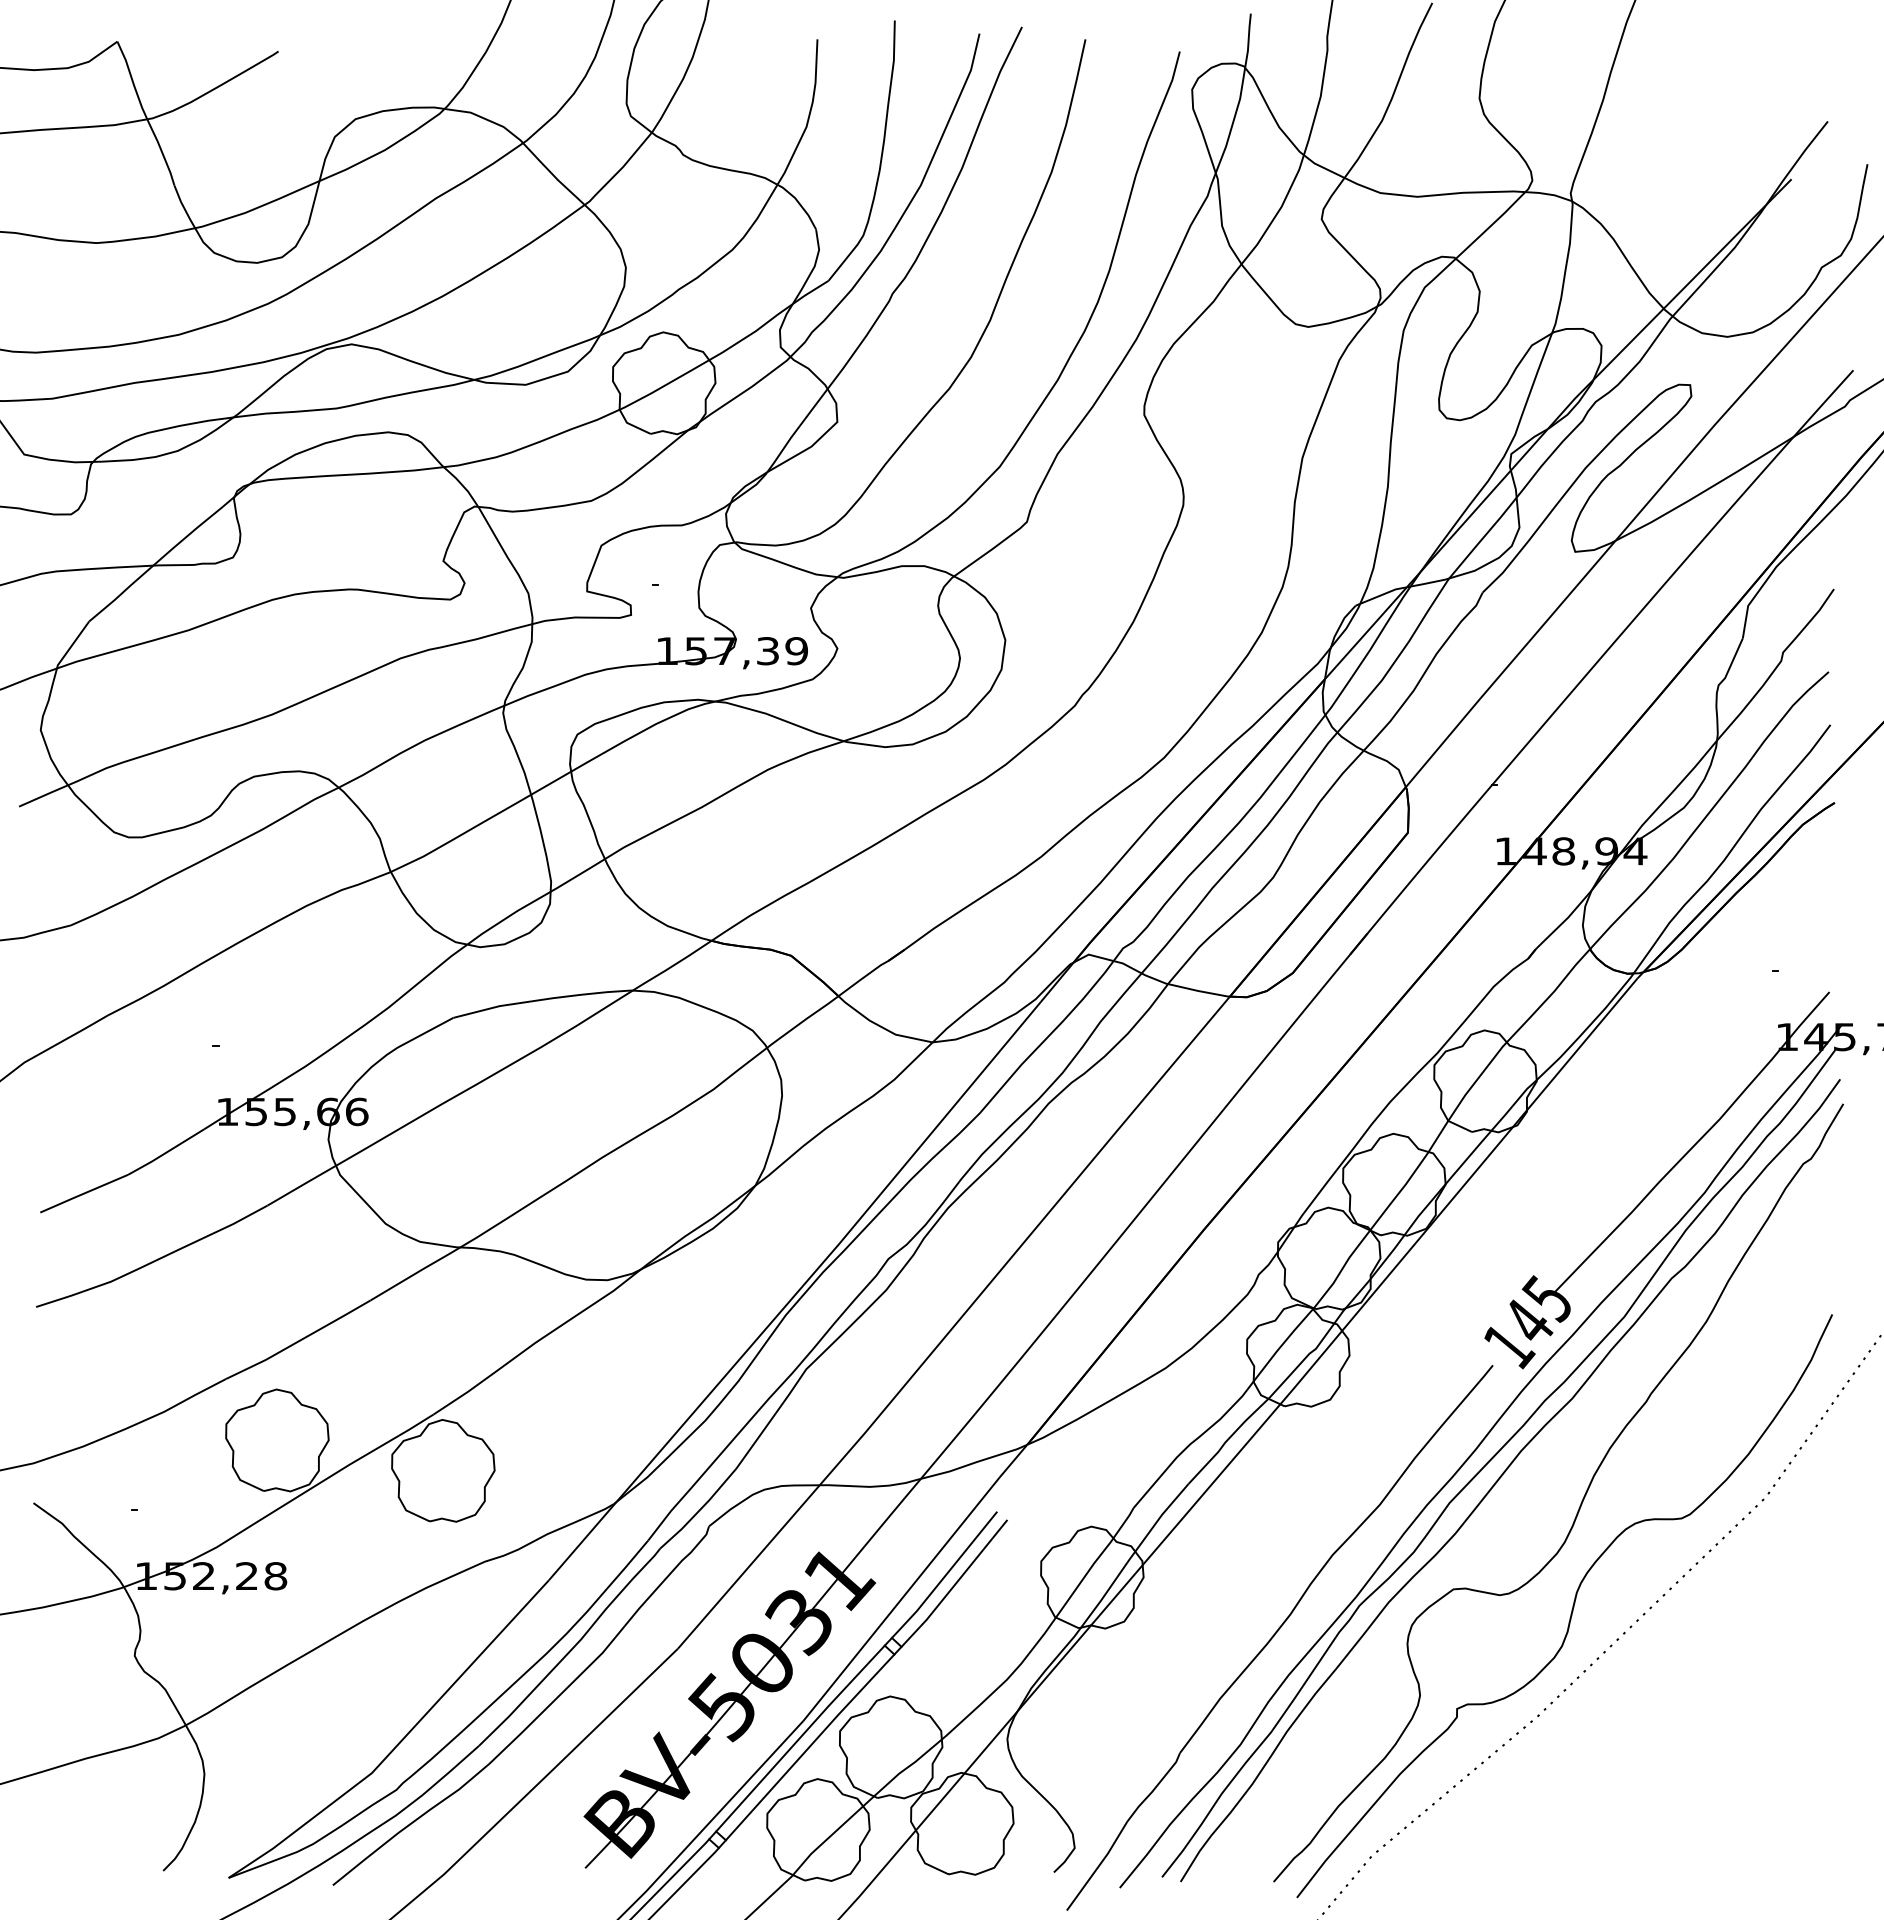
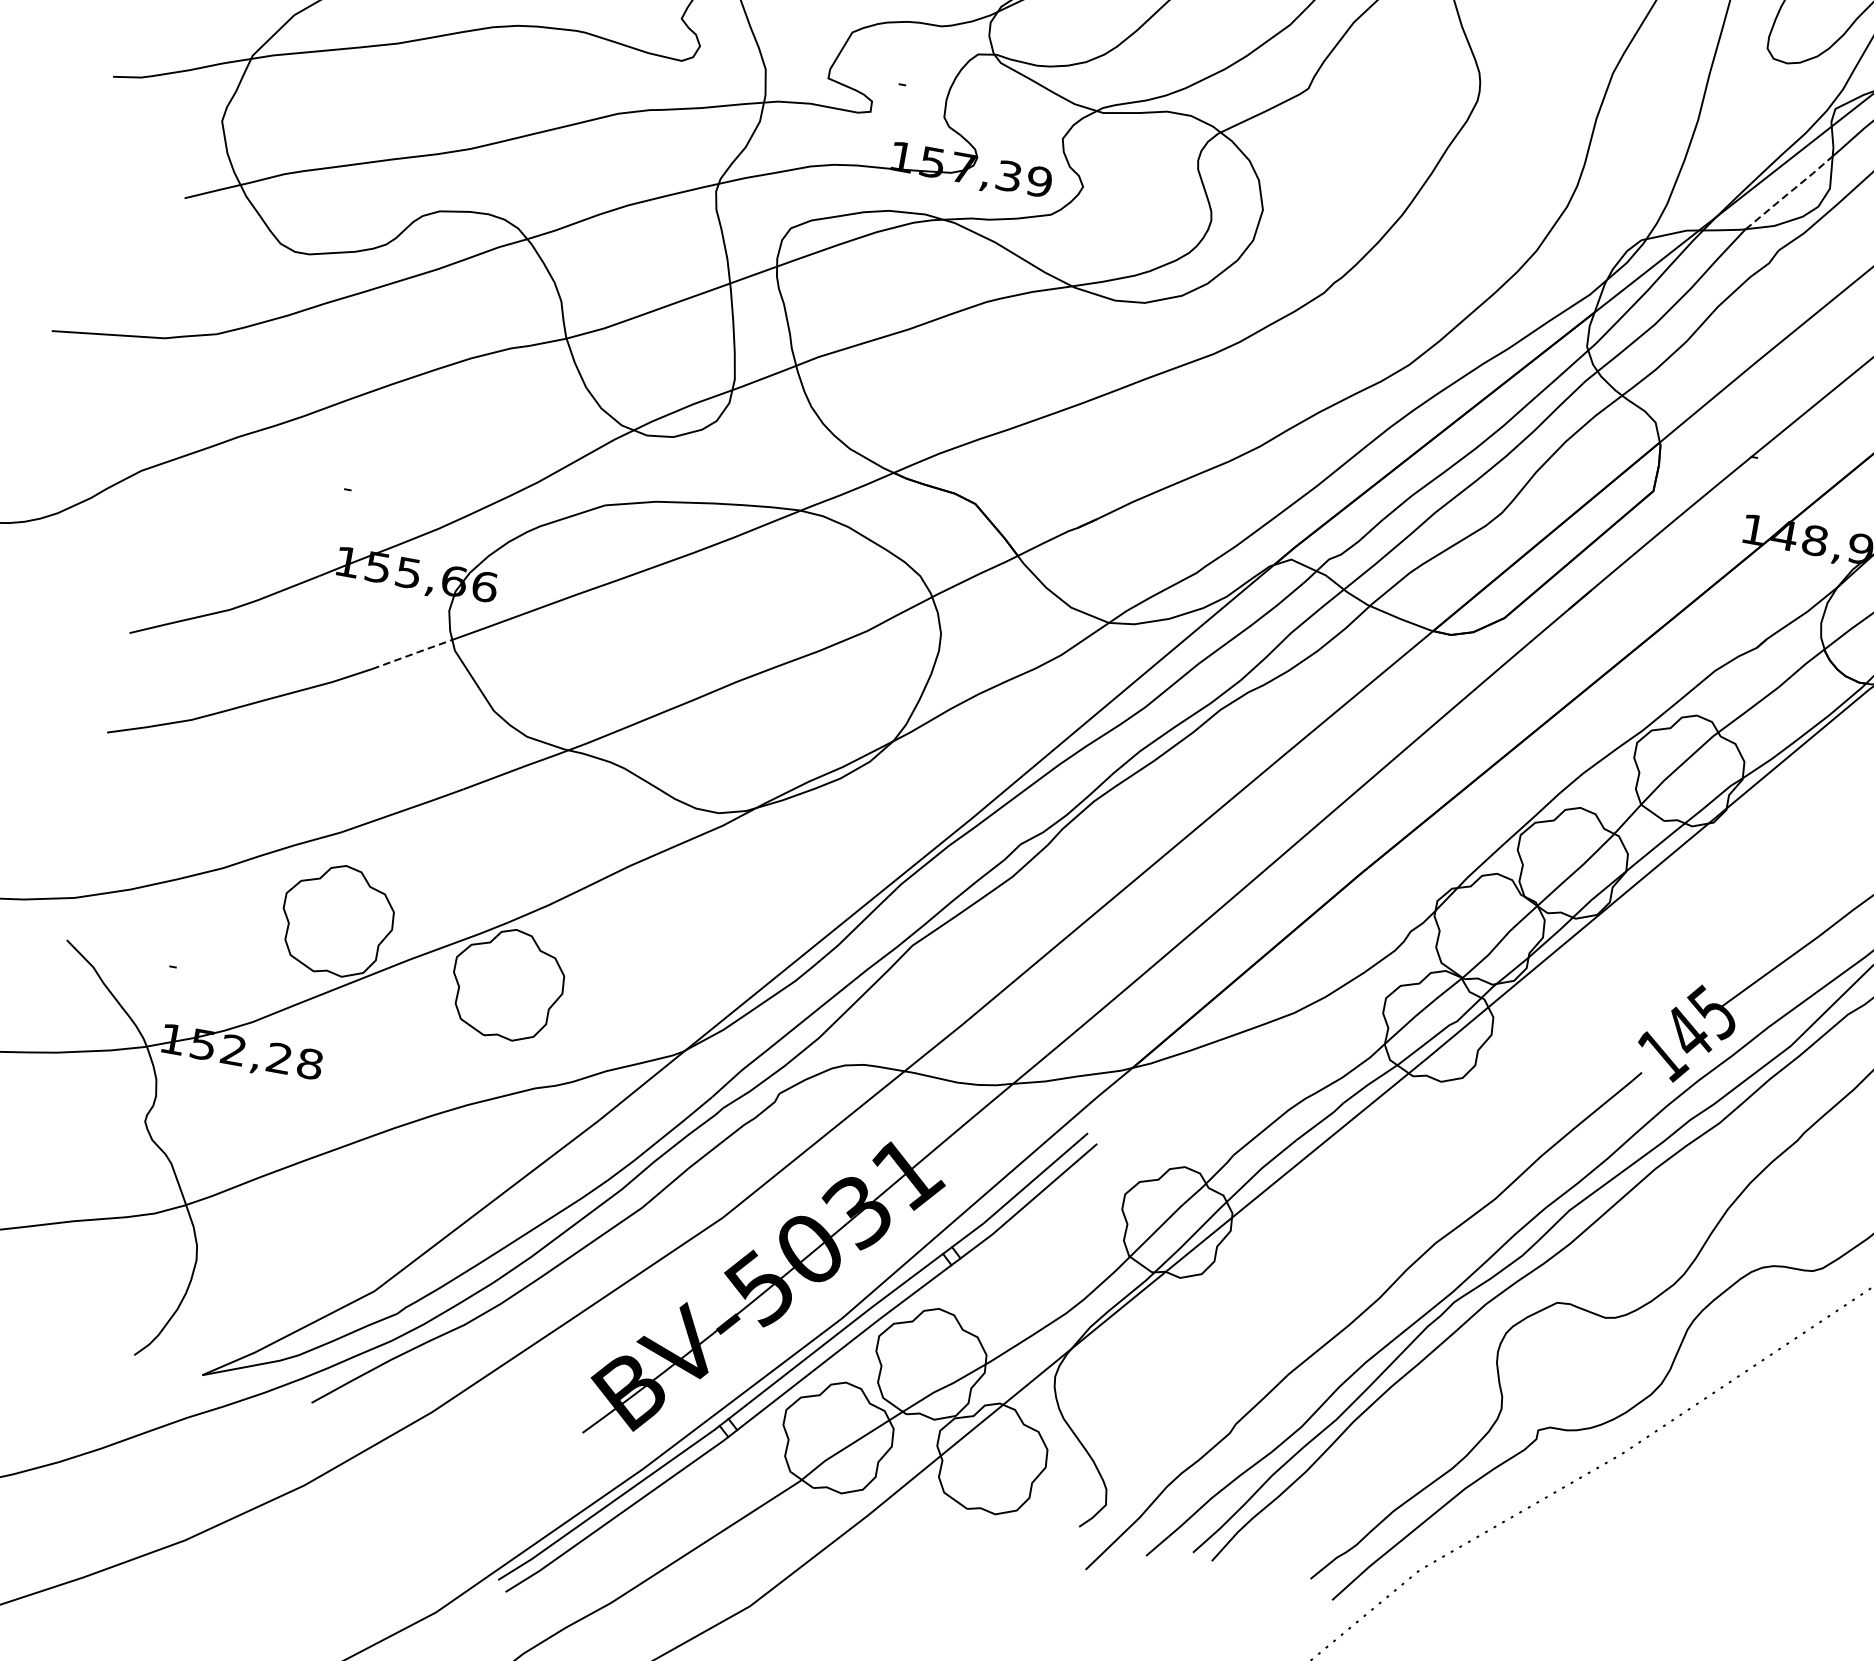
line: (1483, 537) -> (1789, 192), solid -> dashed
line: (303, 1184) -> (414, 653), solid -> dashed

